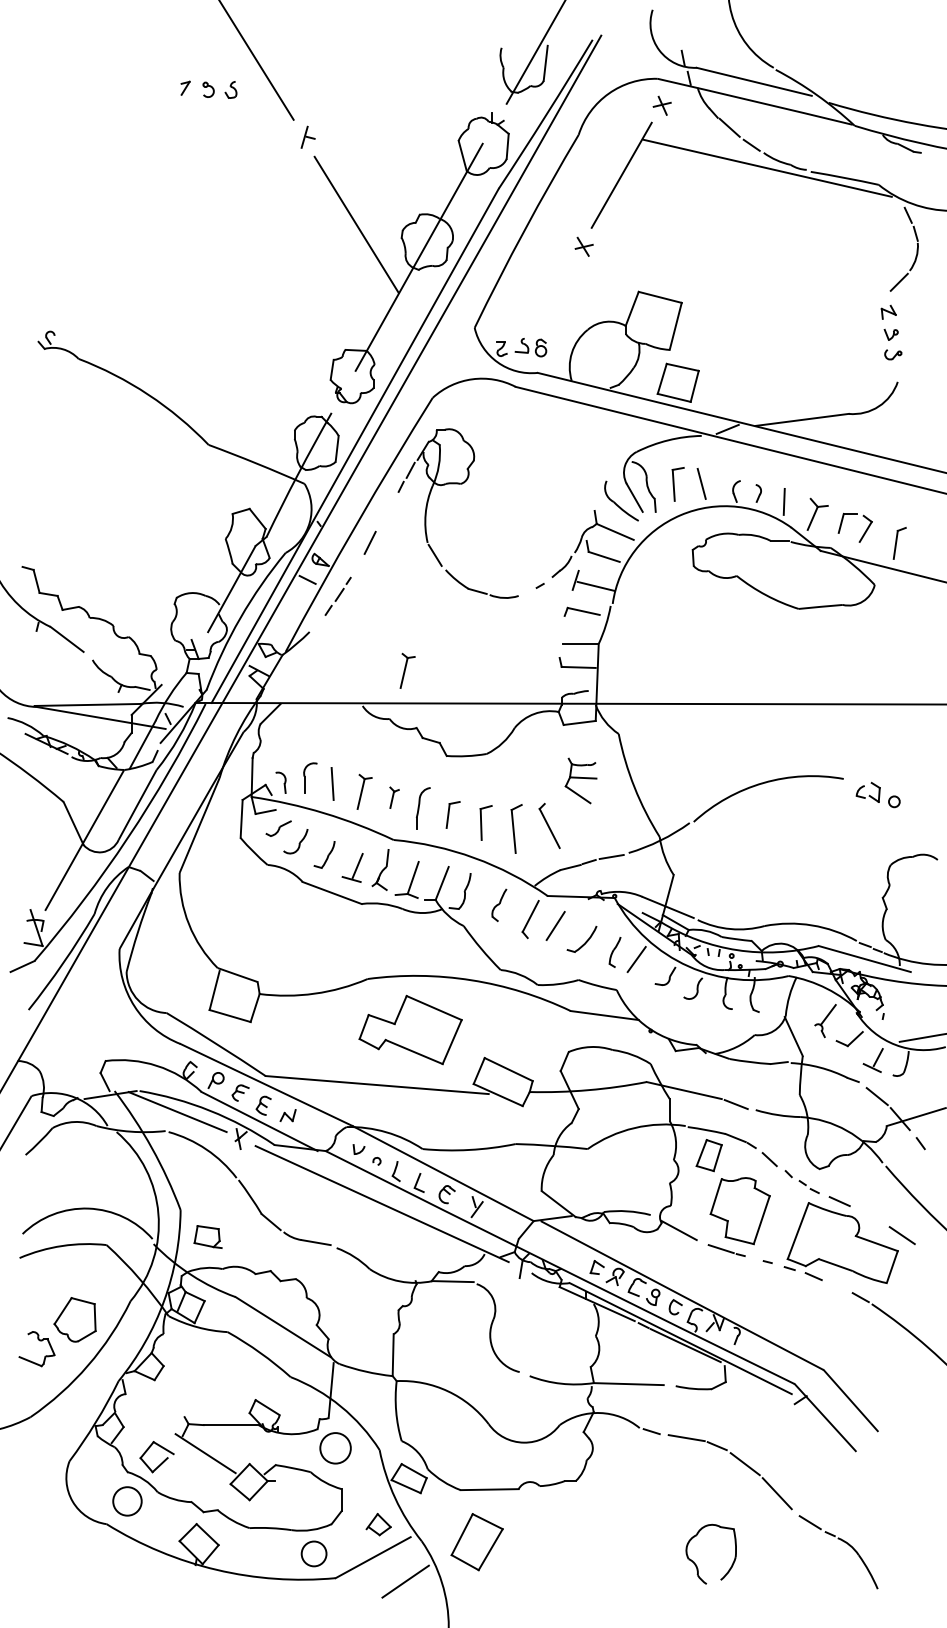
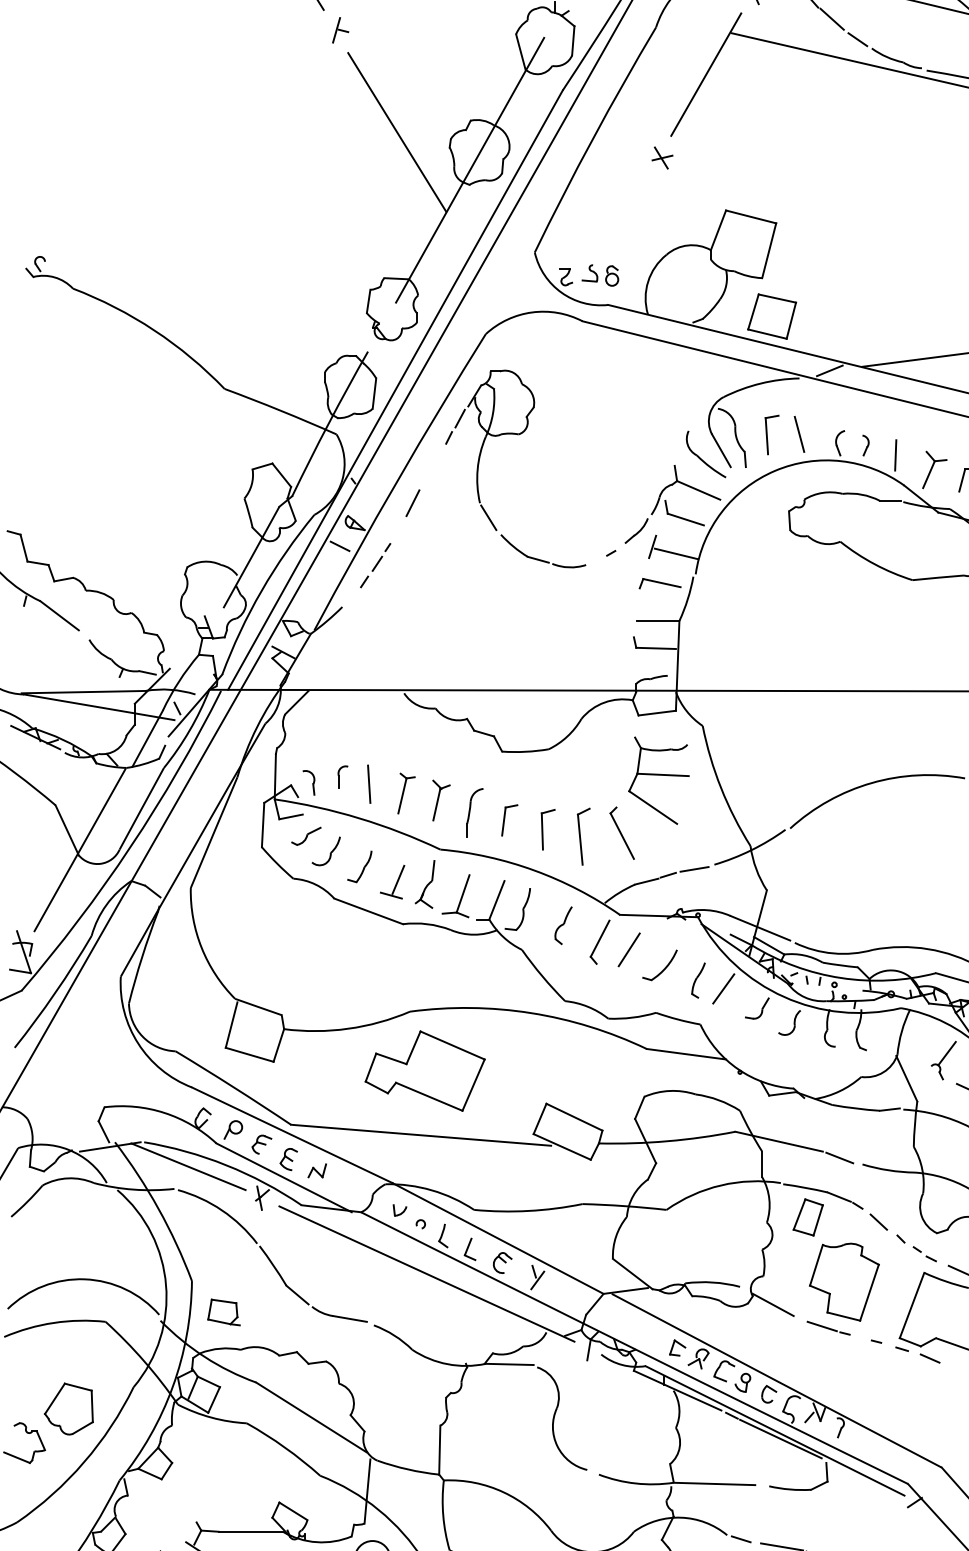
part: (407, 670) -> (456, 651), removed
part: (309, 777) -> (342, 776), size x0.62
part: (580, 780) -> (658, 780), size x1.67
part: (394, 797) -> (441, 800), size x1.67
part: (410, 1029) -> (424, 1070), moved

